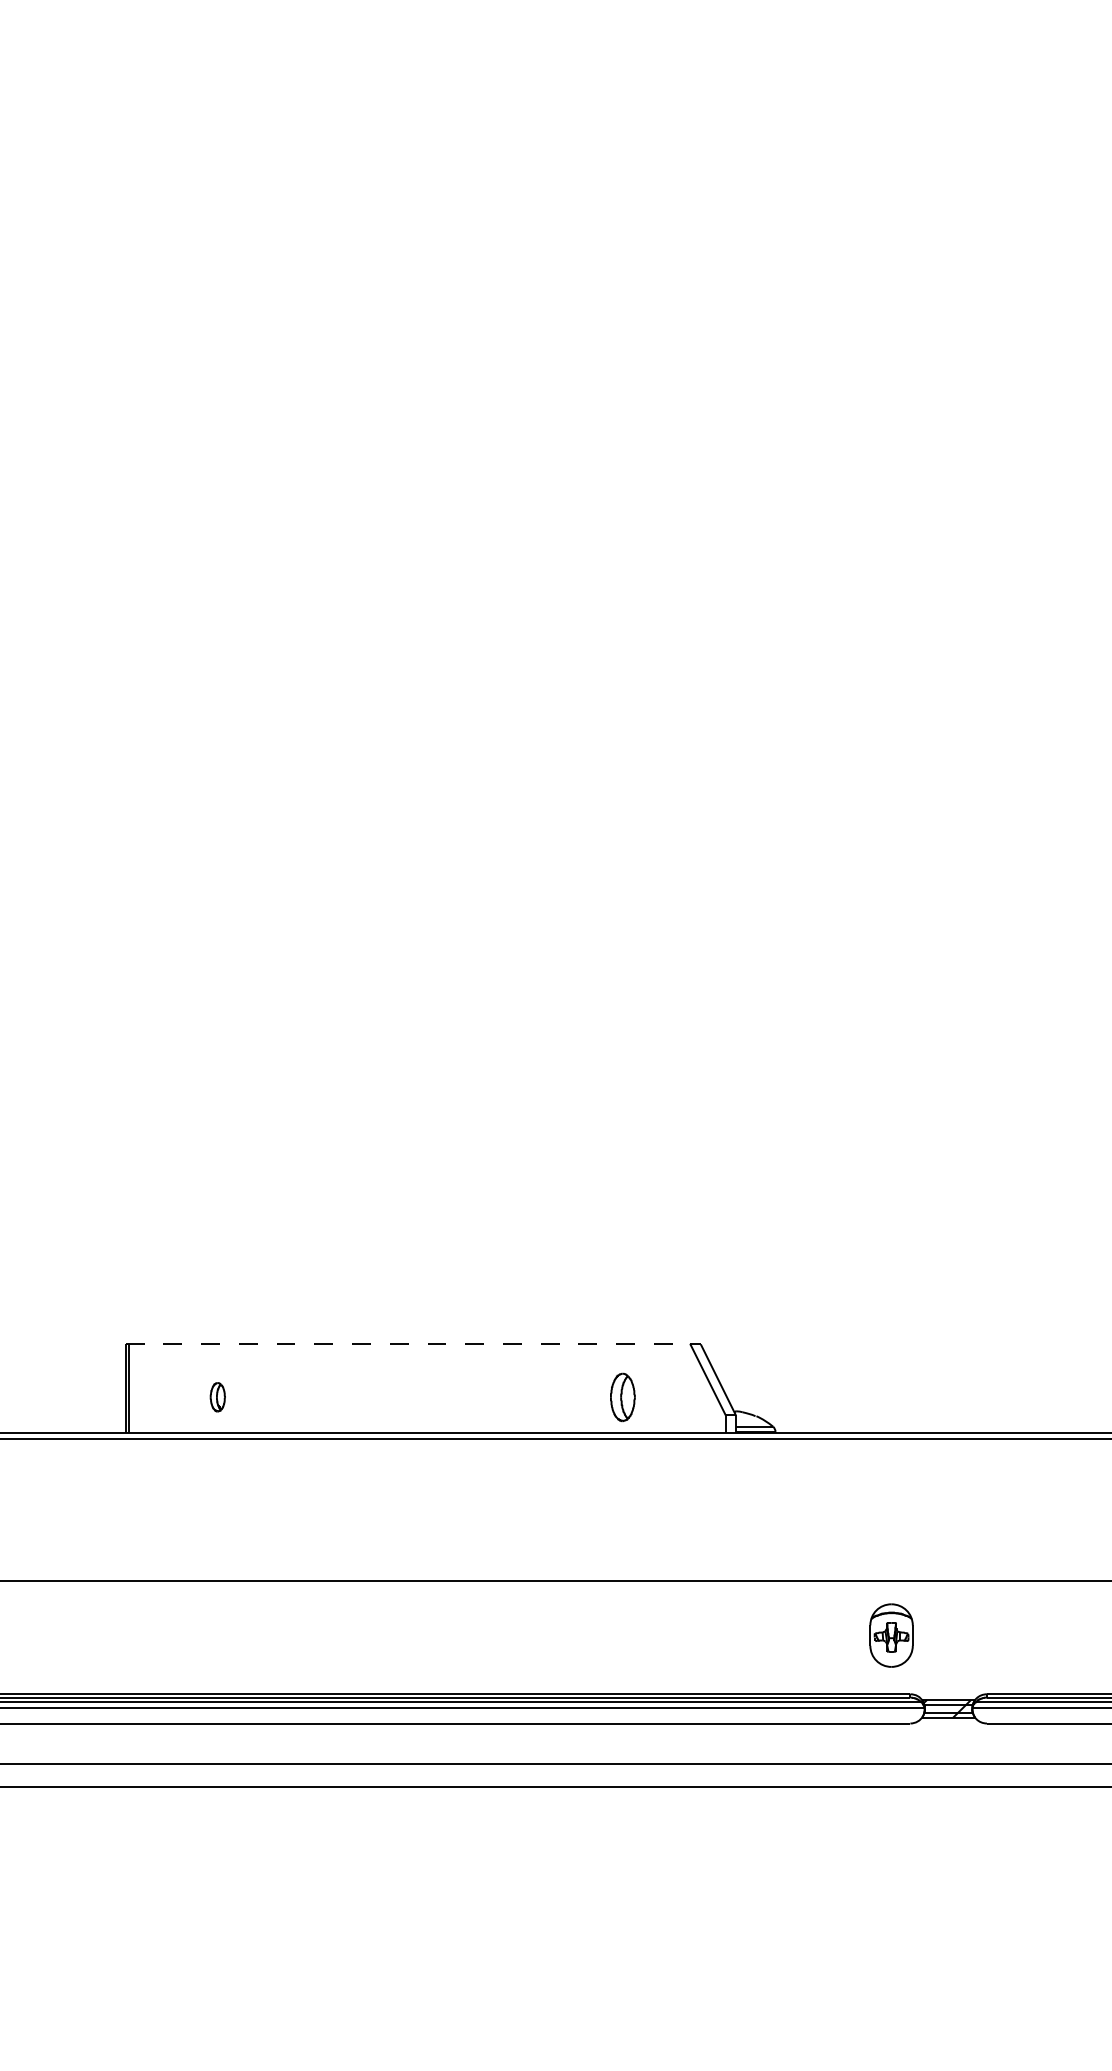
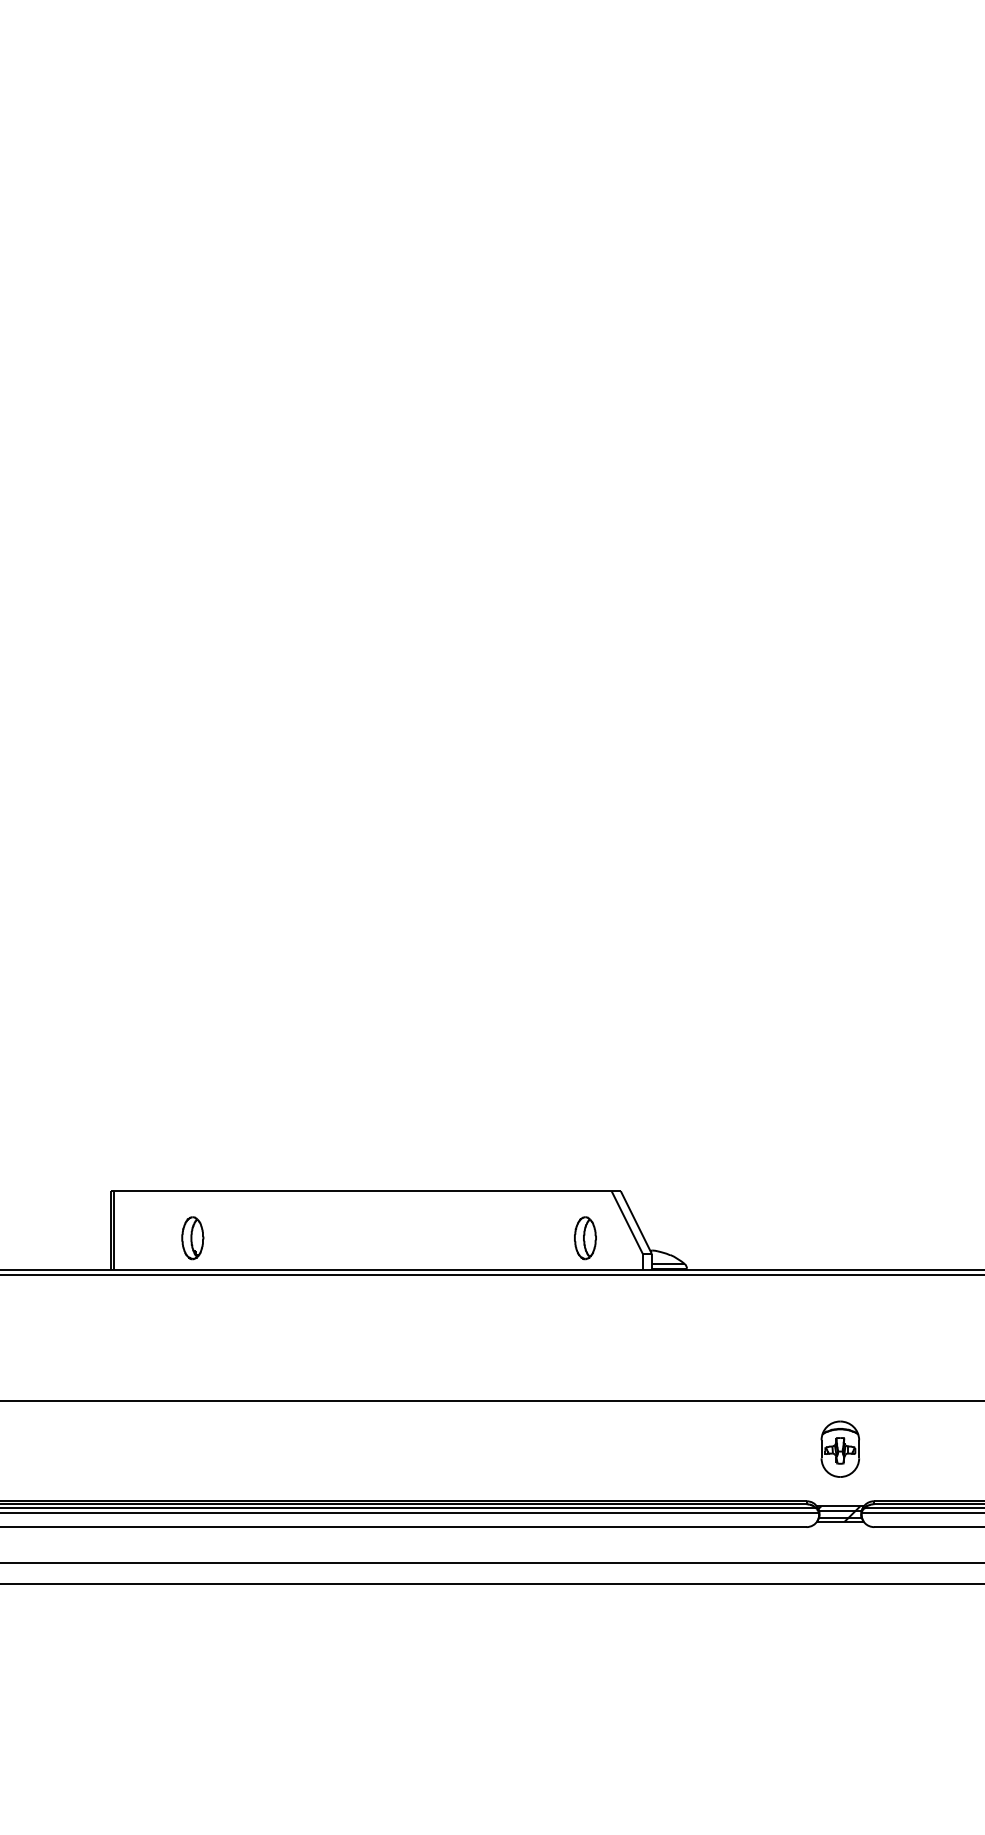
line: (408, 1344) -> (361, 1191), dashed -> solid
part: (217, 1396) -> (192, 1237), size x1.67
part: (622, 1396) -> (585, 1237), moved
part: (891, 1635) -> (840, 1449), moved

